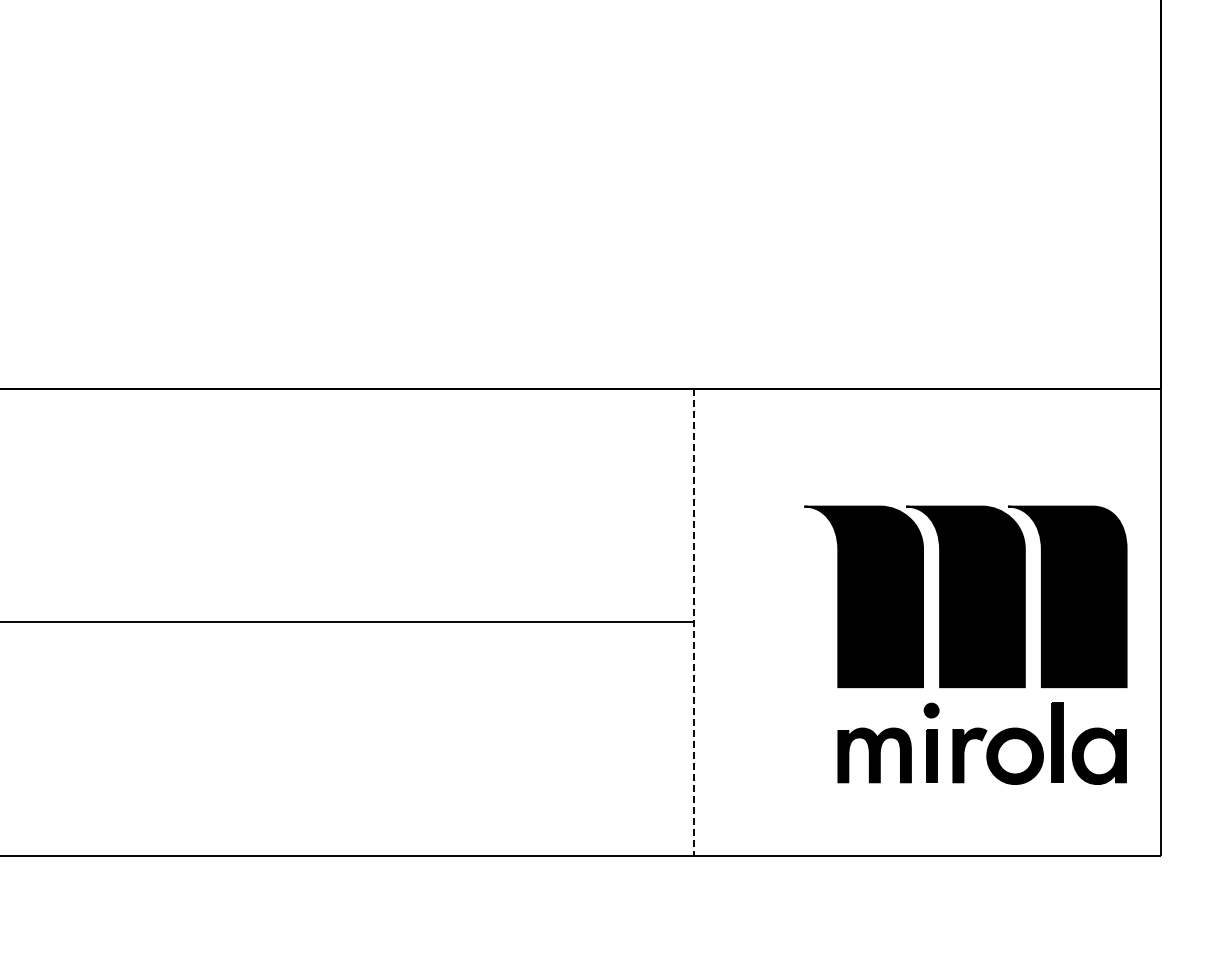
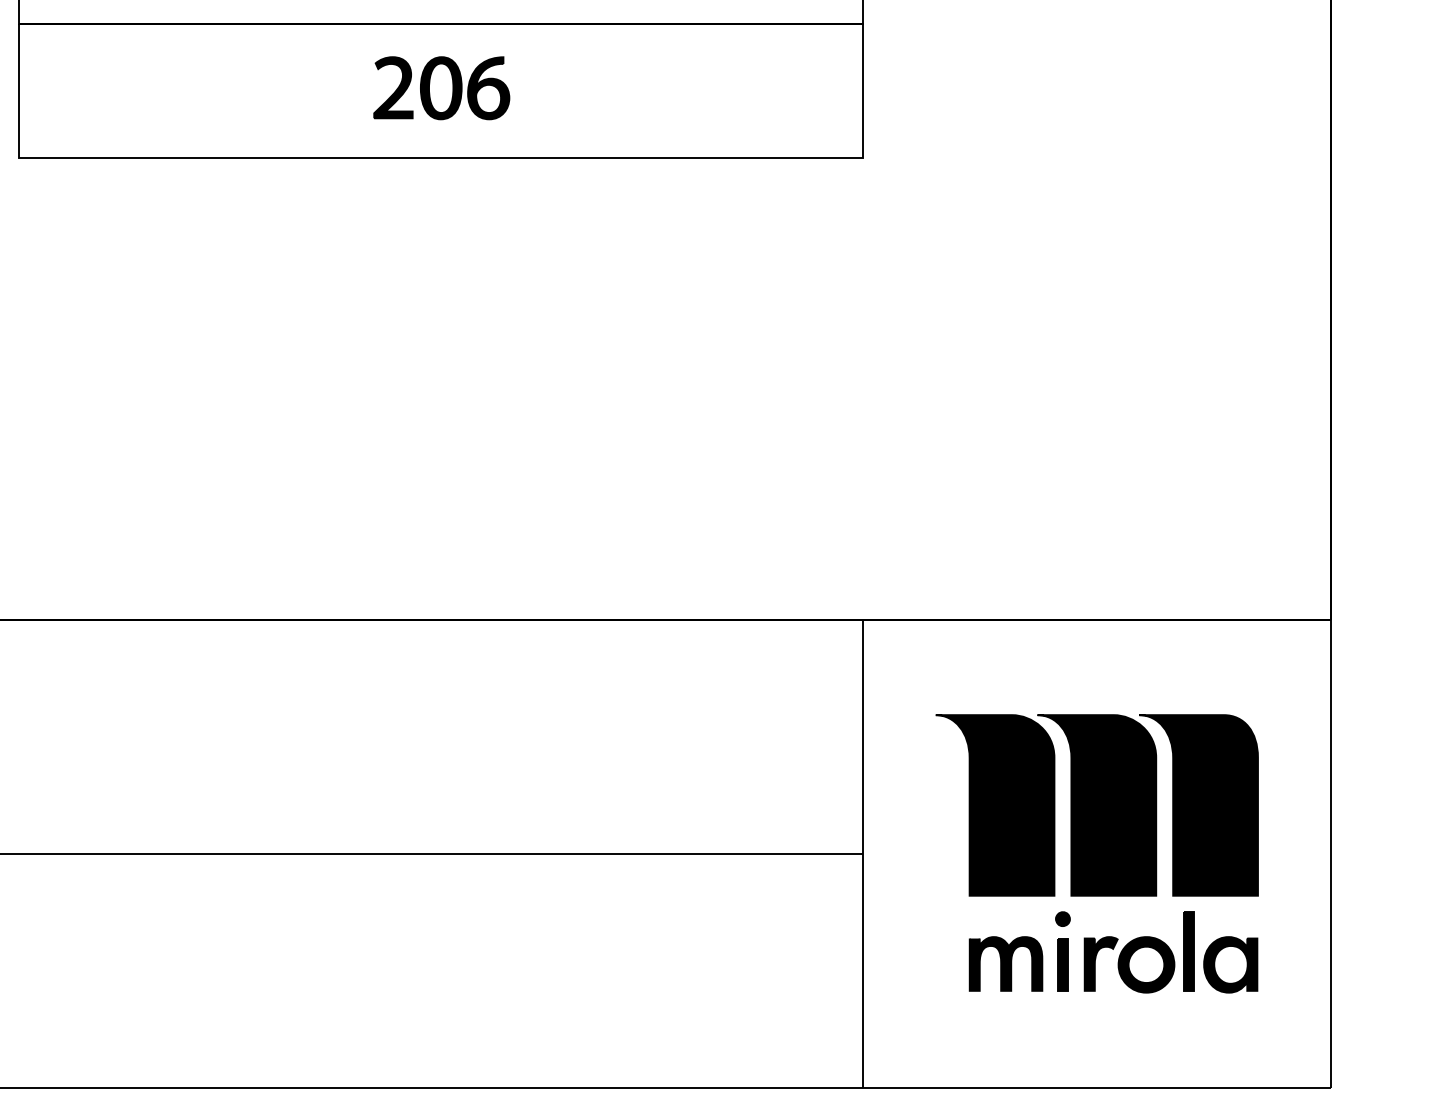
line: (694, 621) -> (863, 853), dashed -> solid
part: (965, 644) -> (1096, 853), moved

